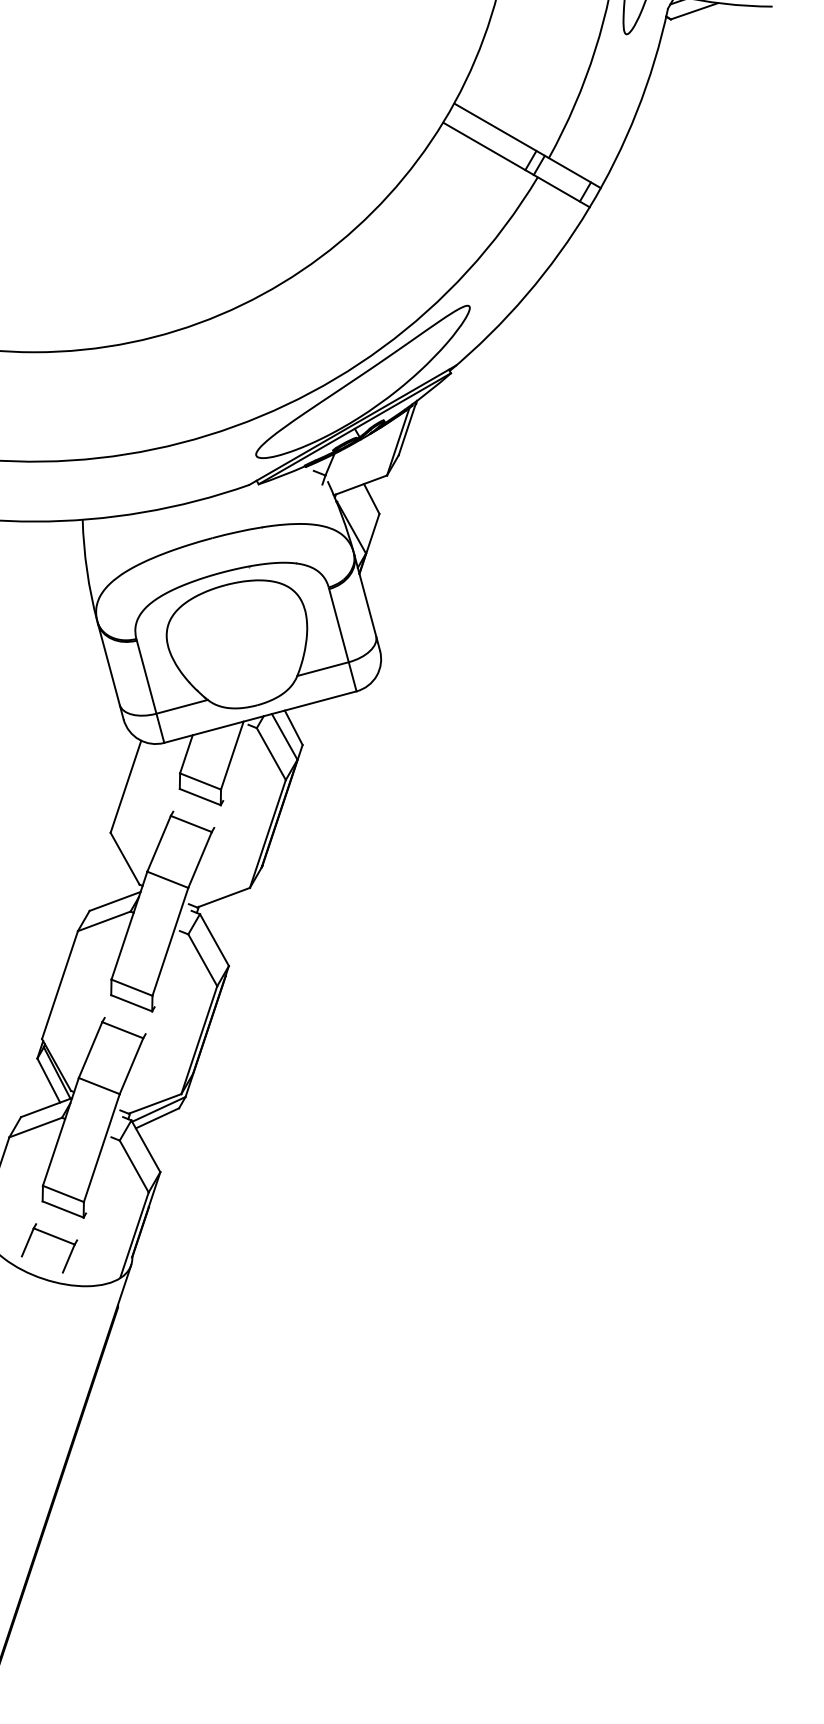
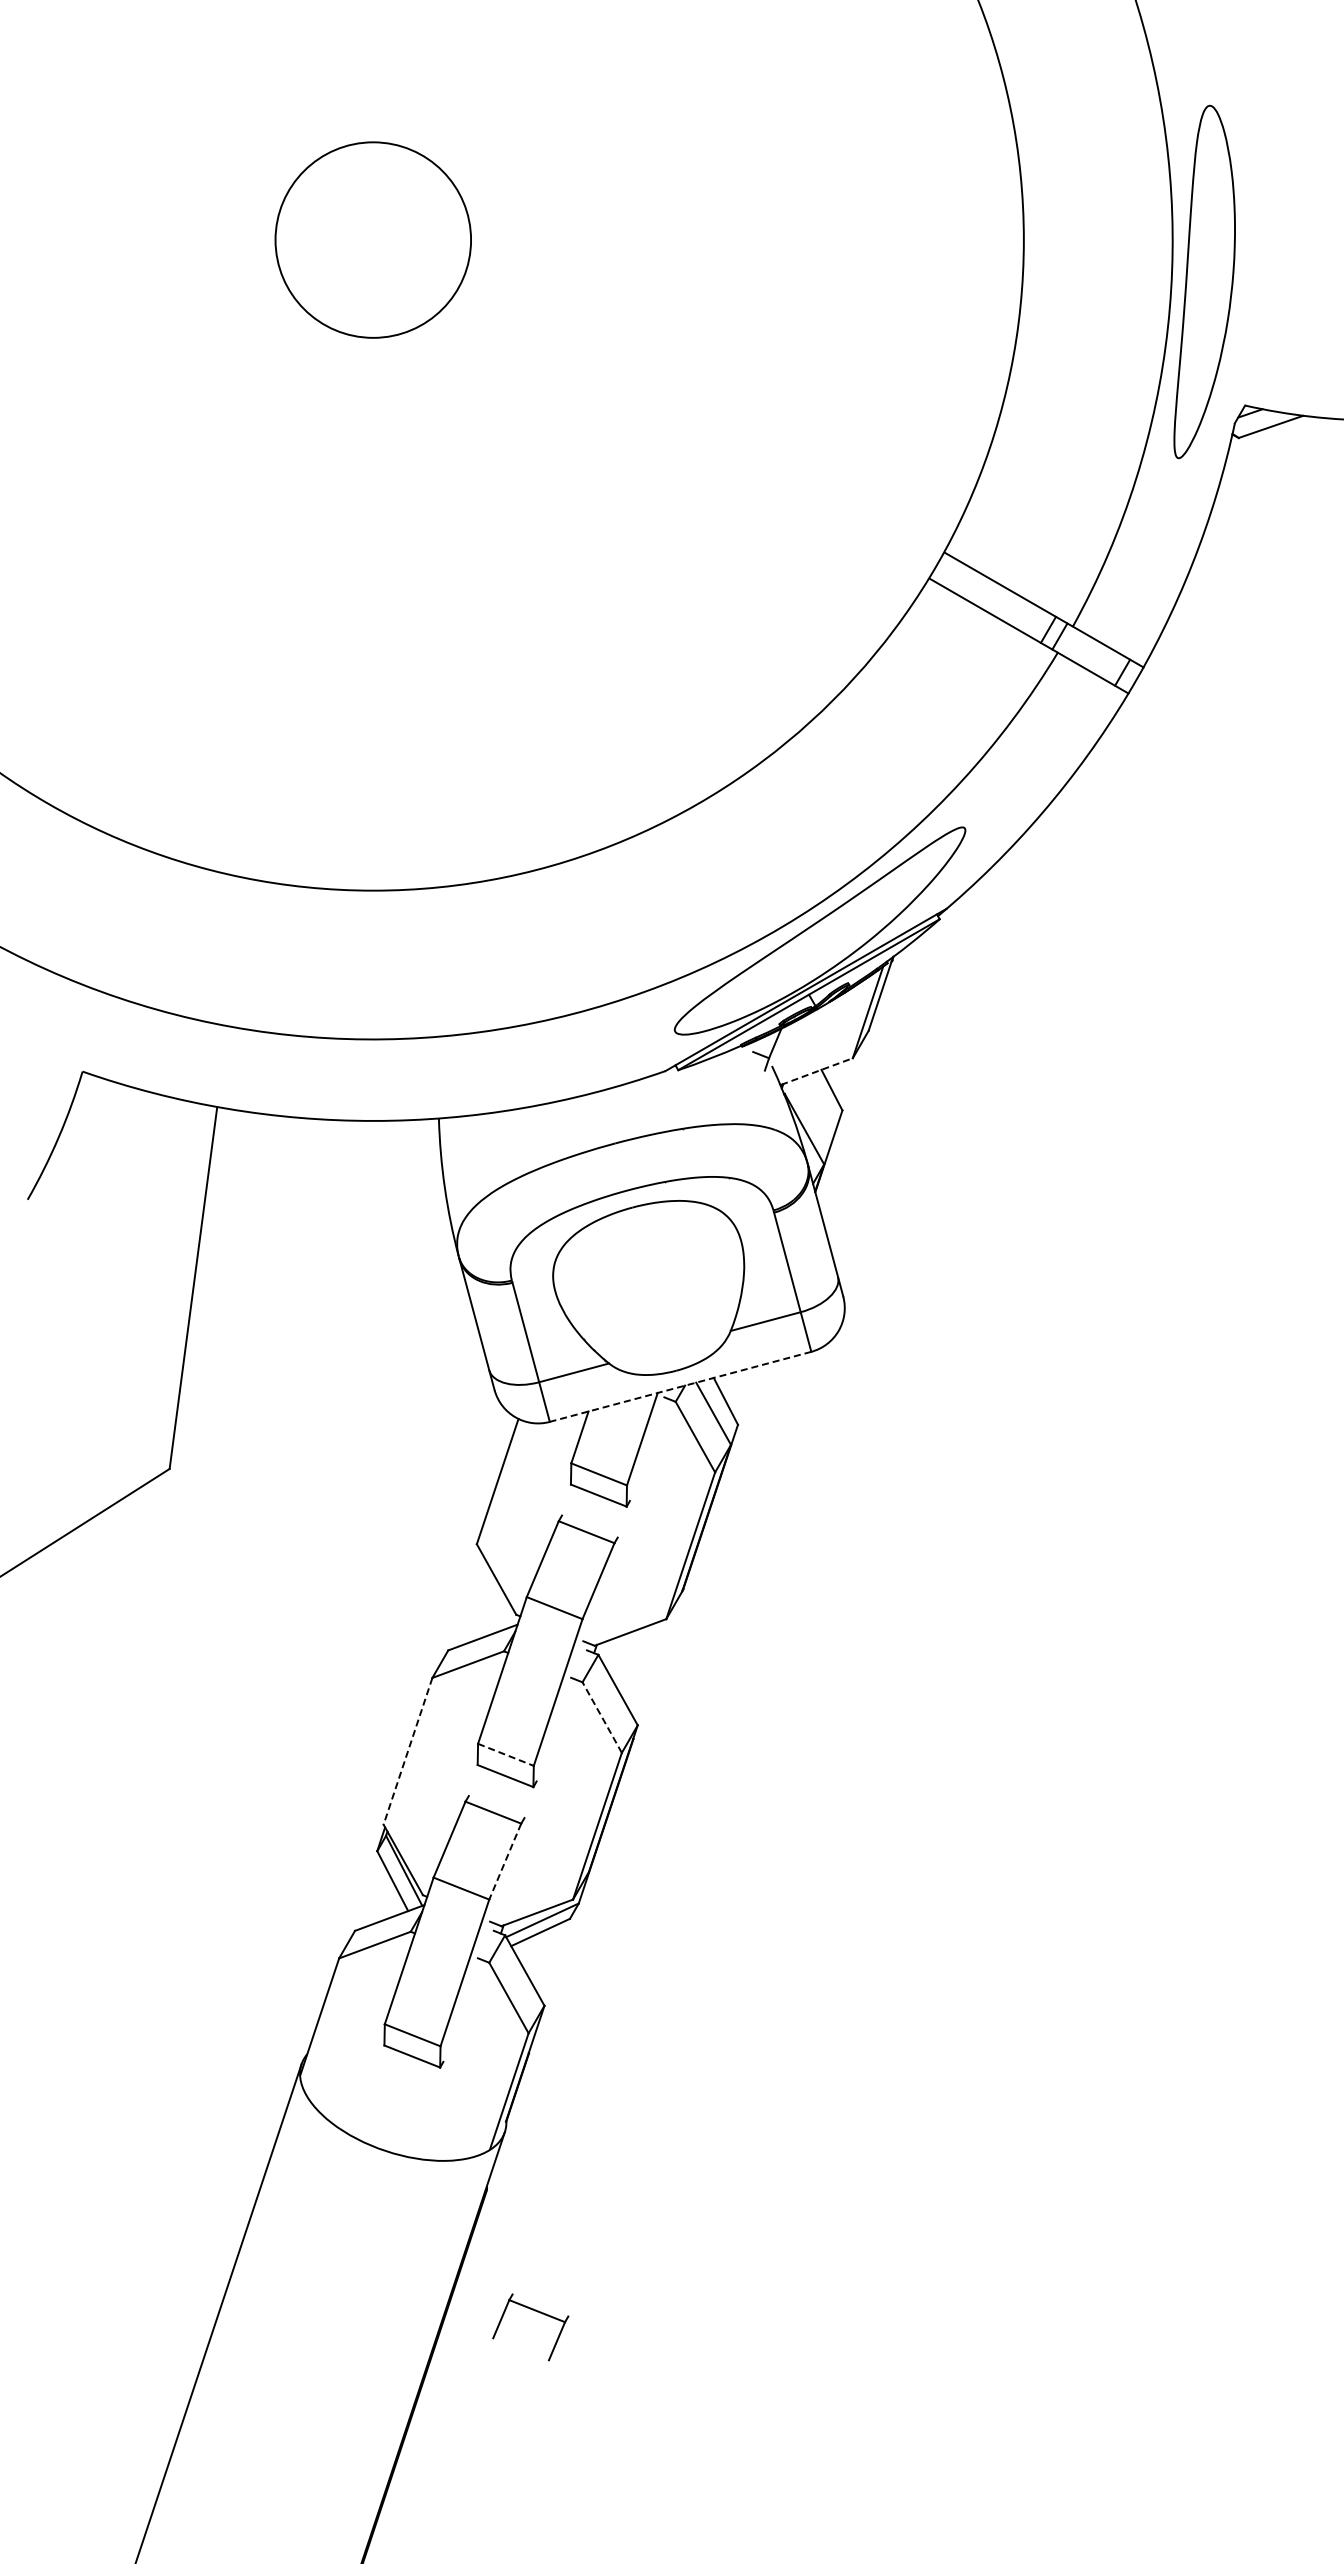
line: (361, 485) -> (817, 1071), solid -> dashed
line: (260, 716) -> (680, 1386), solid -> dashed
line: (202, 960) -> (601, 1717), solid -> dashed
line: (59, 985) -> (407, 1751), solid -> dashed
line: (131, 987) -> (505, 1754), solid -> dashed
line: (131, 1066) -> (505, 1862), solid -> dashed
part: (52, 1236) -> (534, 2311), moved

